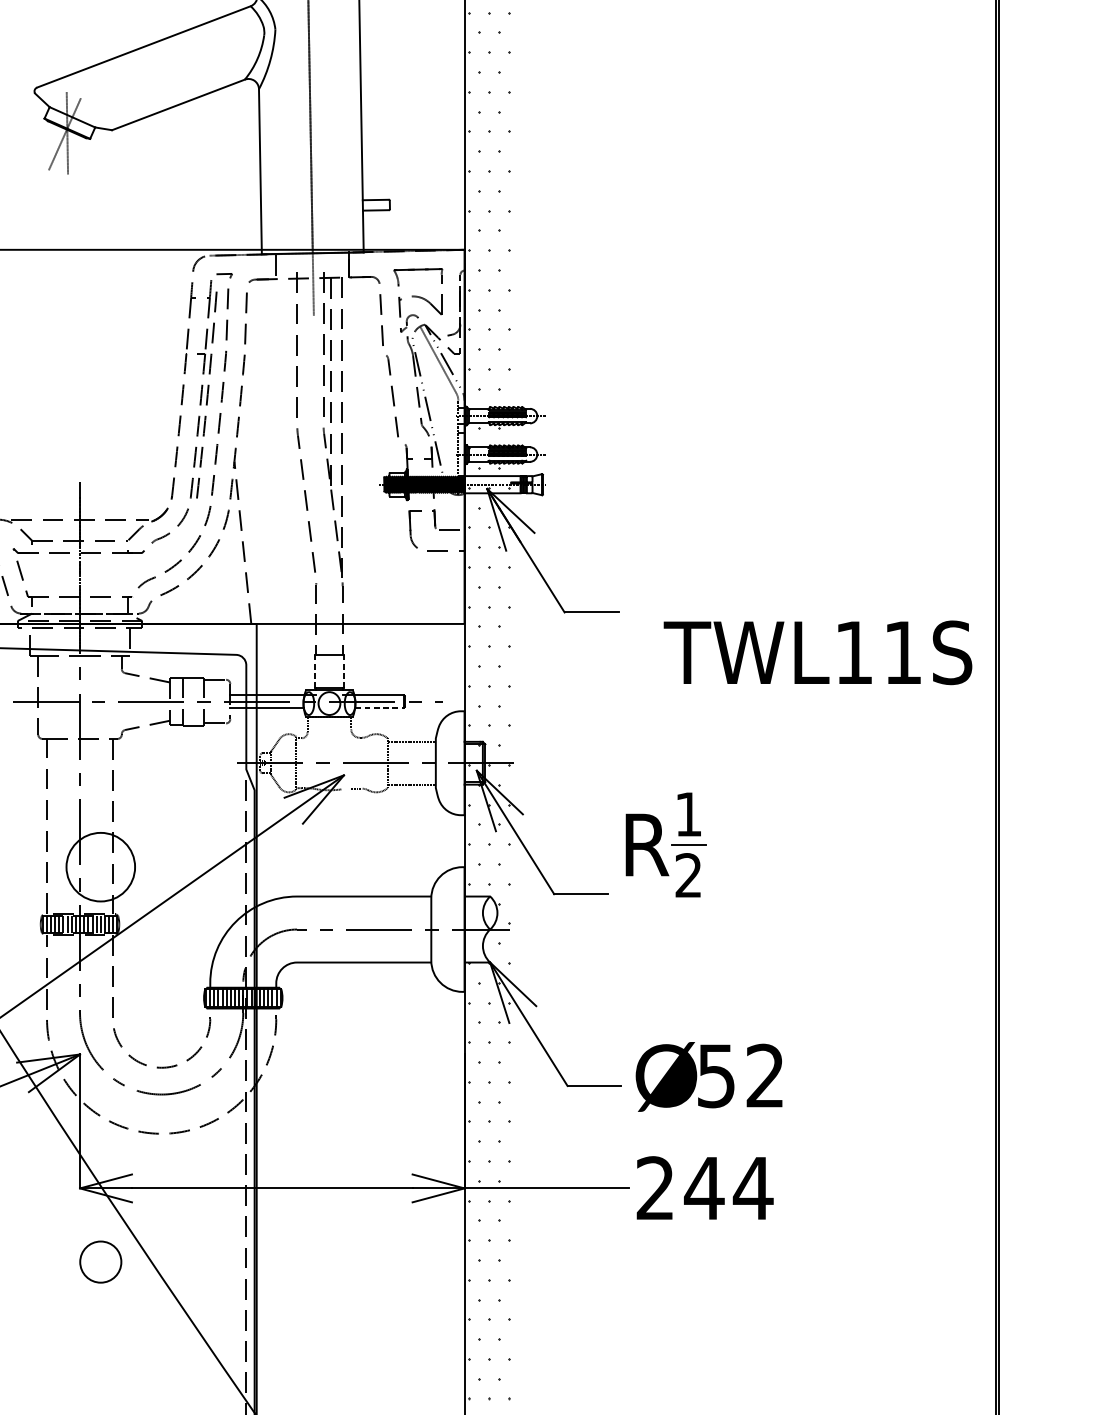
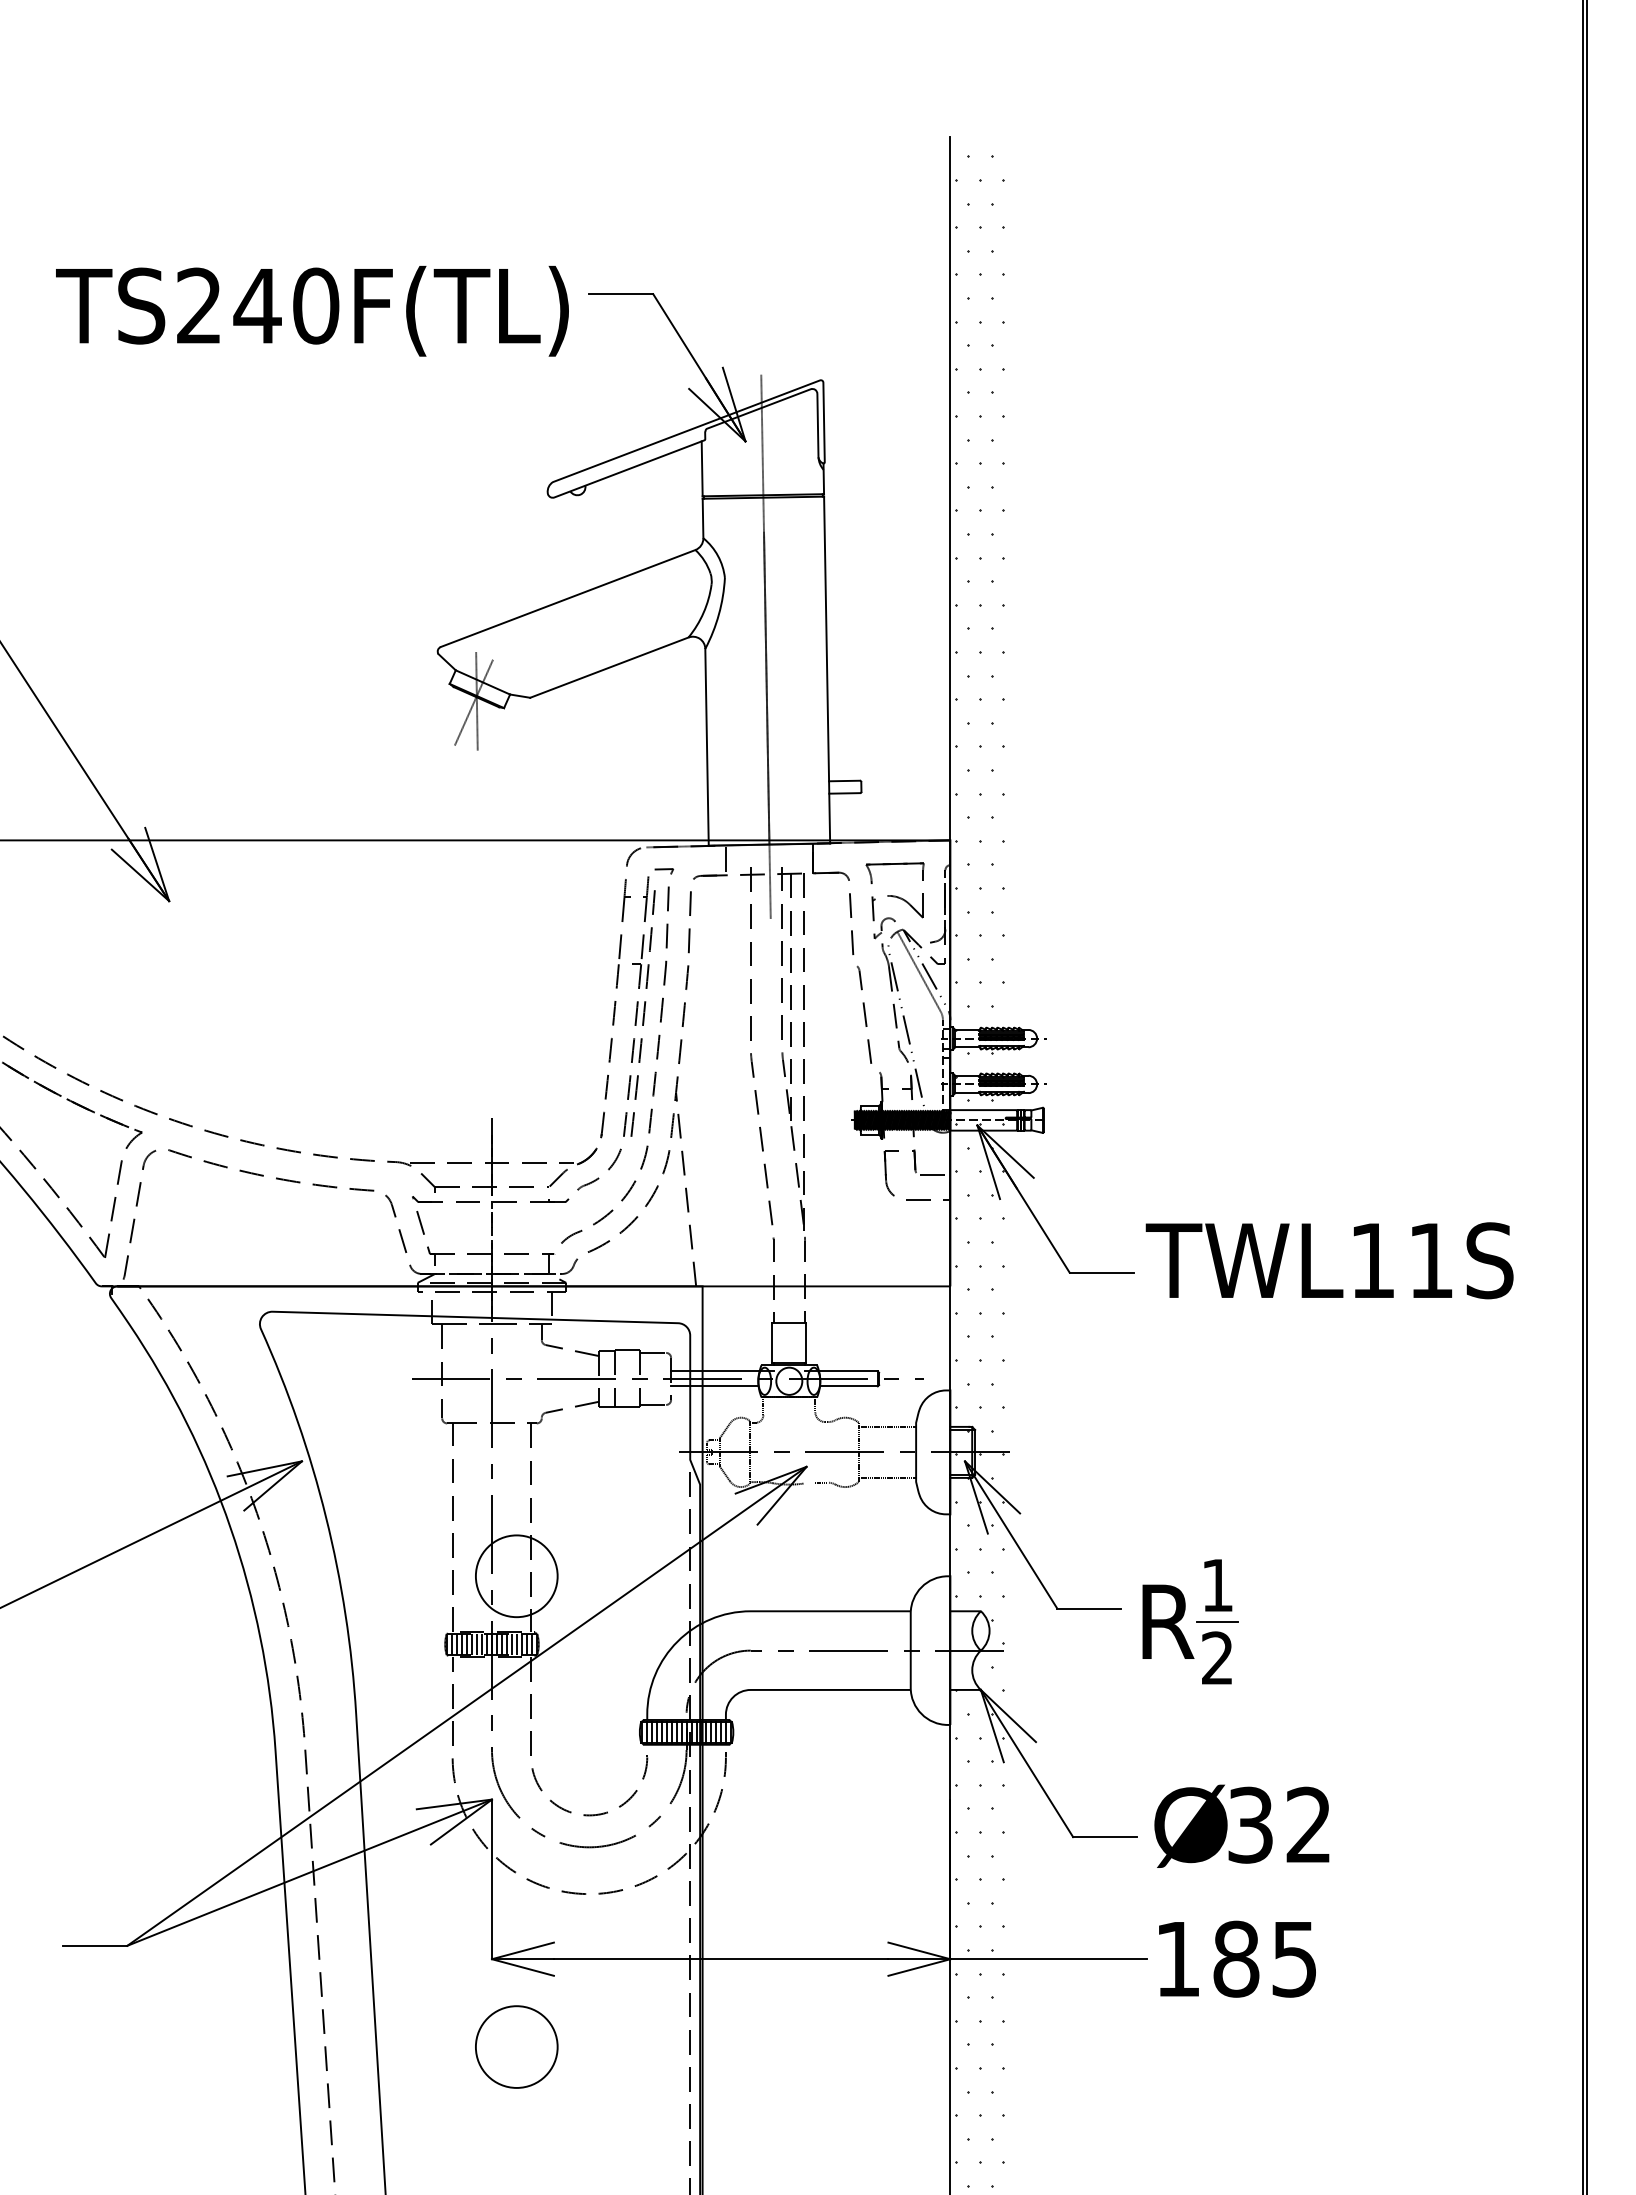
text: (817, 652) -> (1329, 1260), moved
line: (315, 671) -> (772, 1342), dashed -> solid
line: (343, 671) -> (806, 1342), dashed -> solid
line: (379, 707) -> (849, 1386), dashed -> solid
part: (666, 844) -> (1190, 1621), moved
text: (716, 1075) -> (1250, 1824), 52 -> 32
text: (704, 1187) -> (1236, 1958), 244 -> 185
circle: (100, 1261) -> (516, 2046), size x1.67

